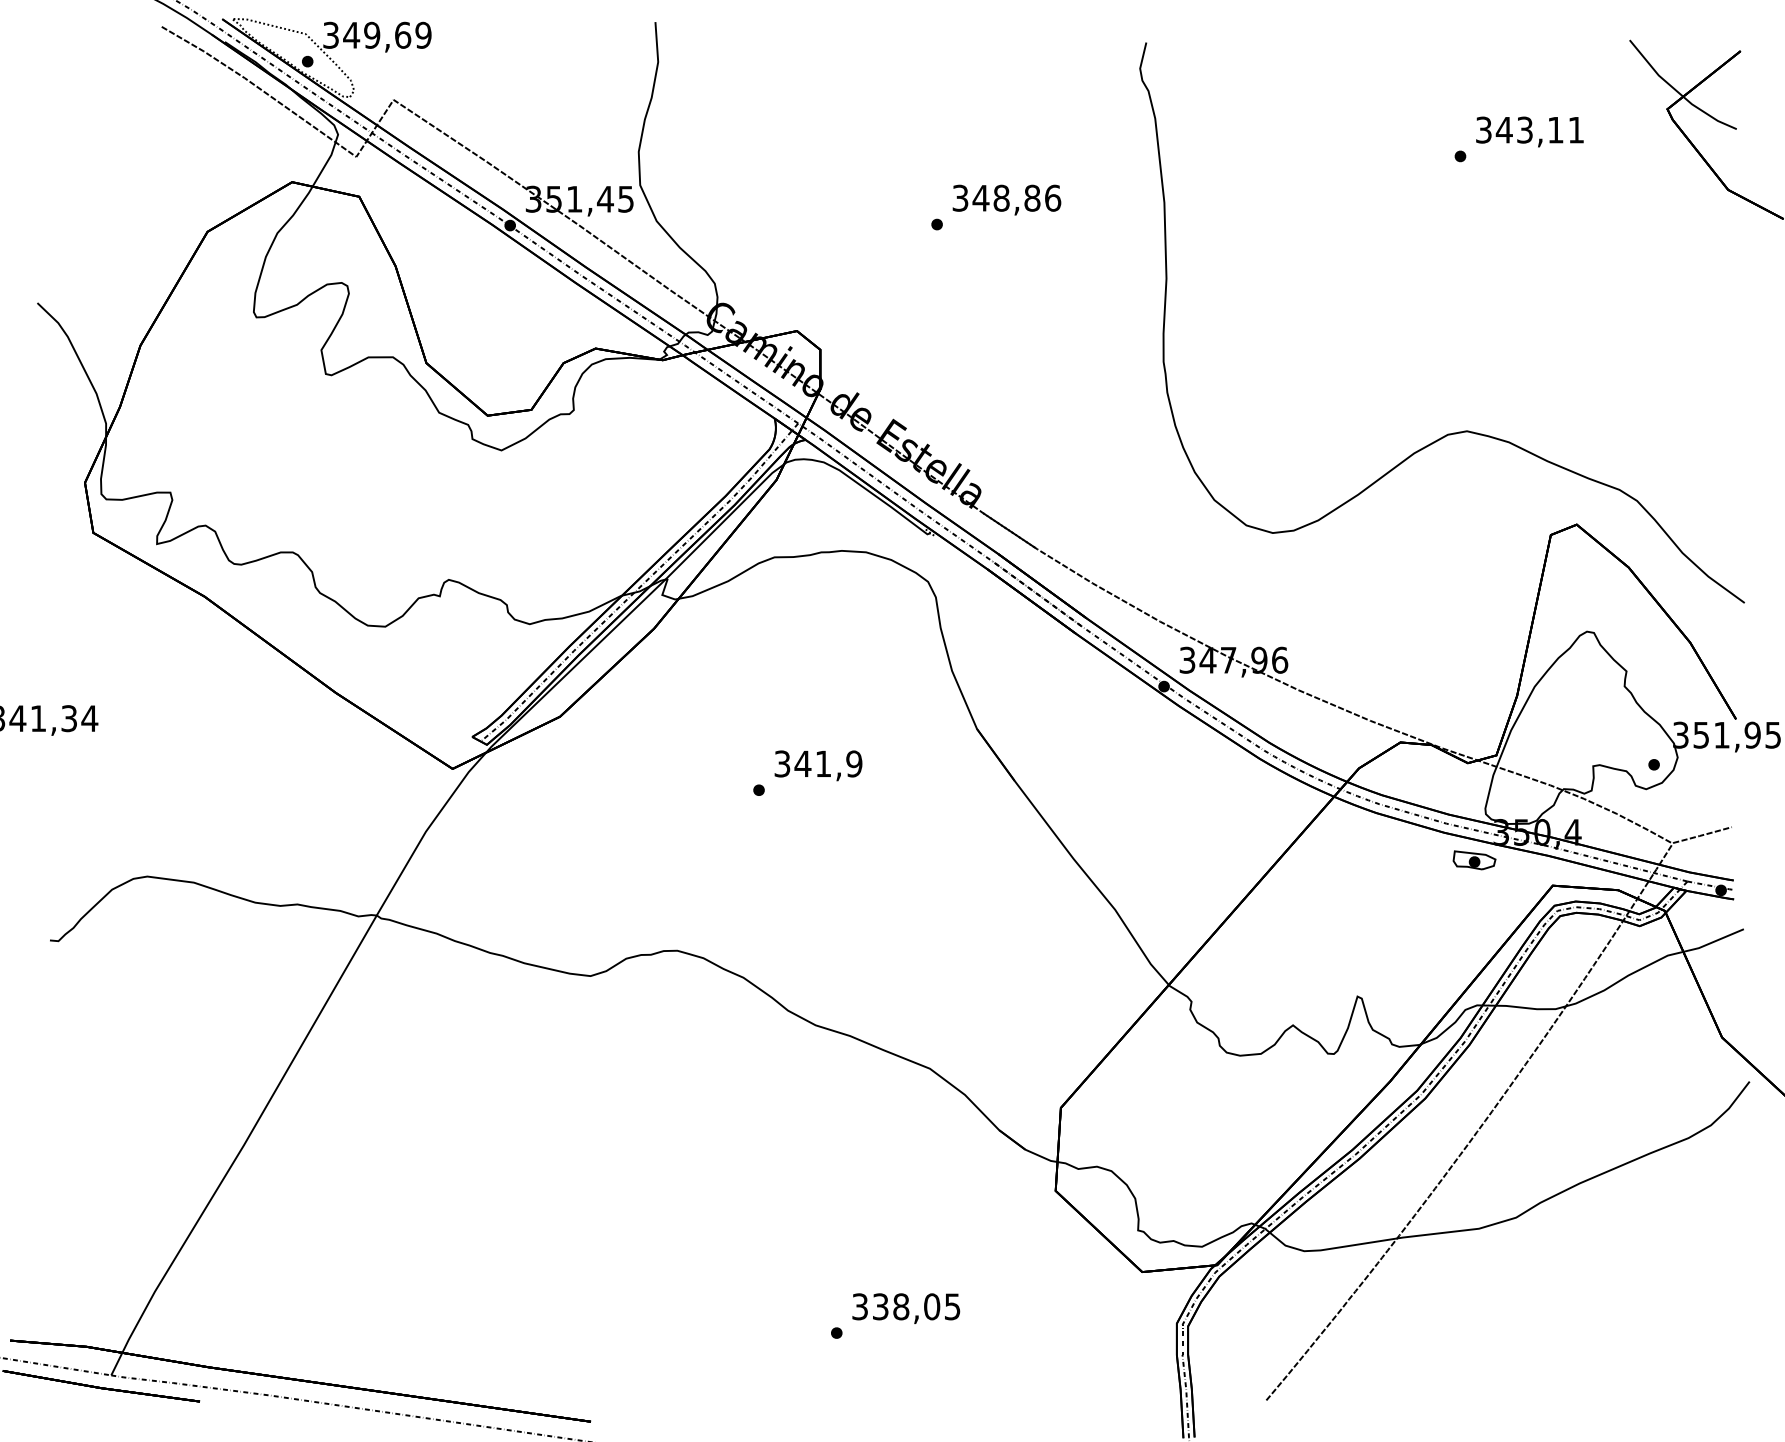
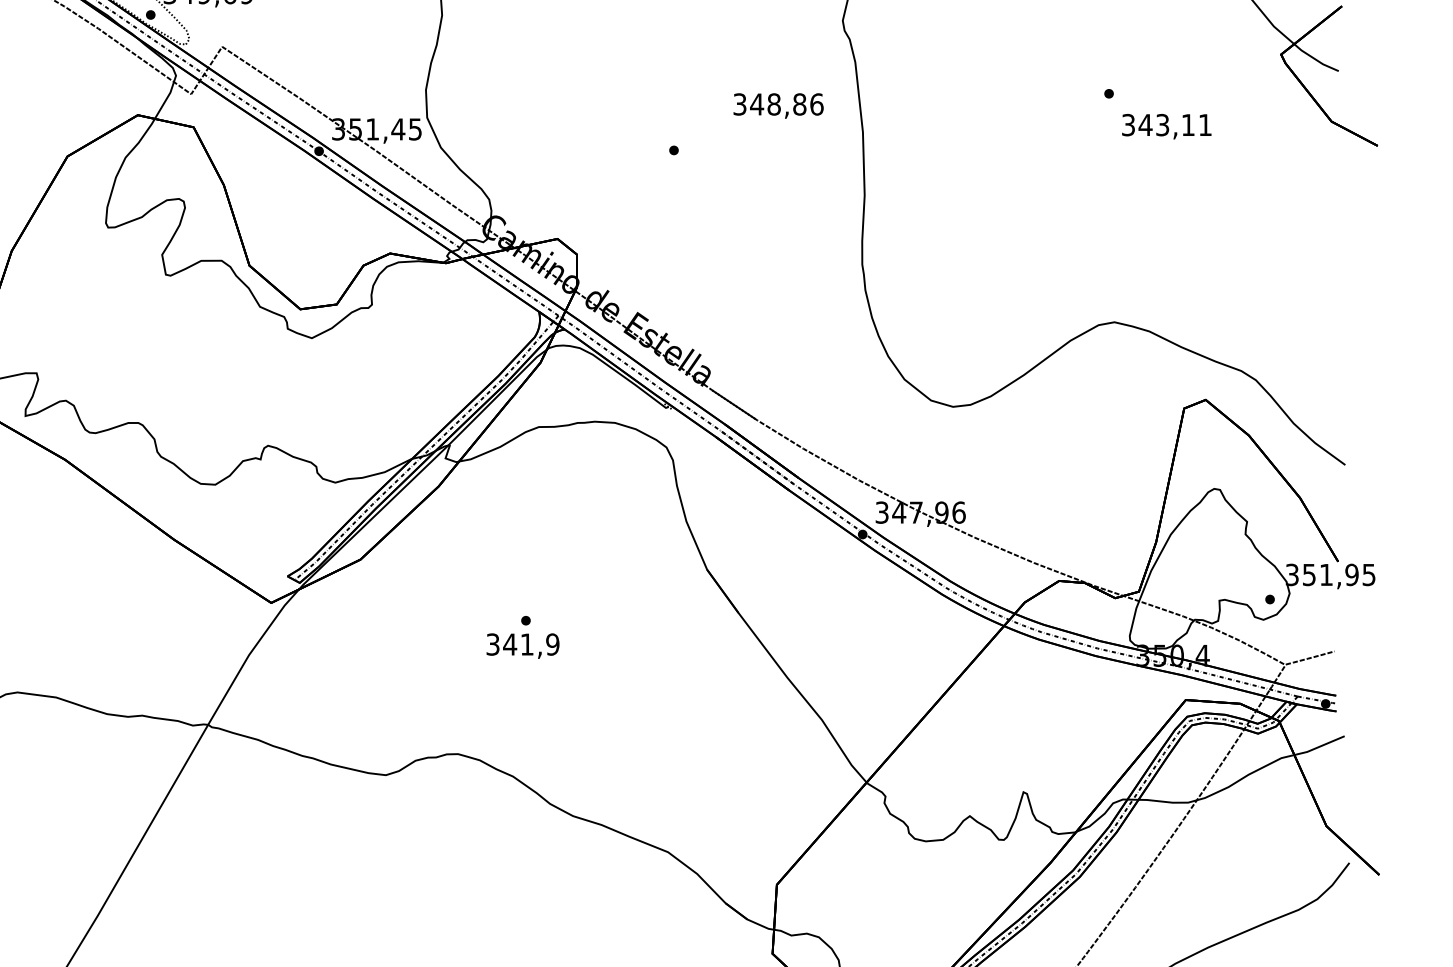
text: (1529, 131) -> (1166, 126), moved
text: (1006, 199) -> (778, 105), moved
text: (818, 765) -> (523, 645), moved
part: (1474, 860) -> (1120, 679), removed

